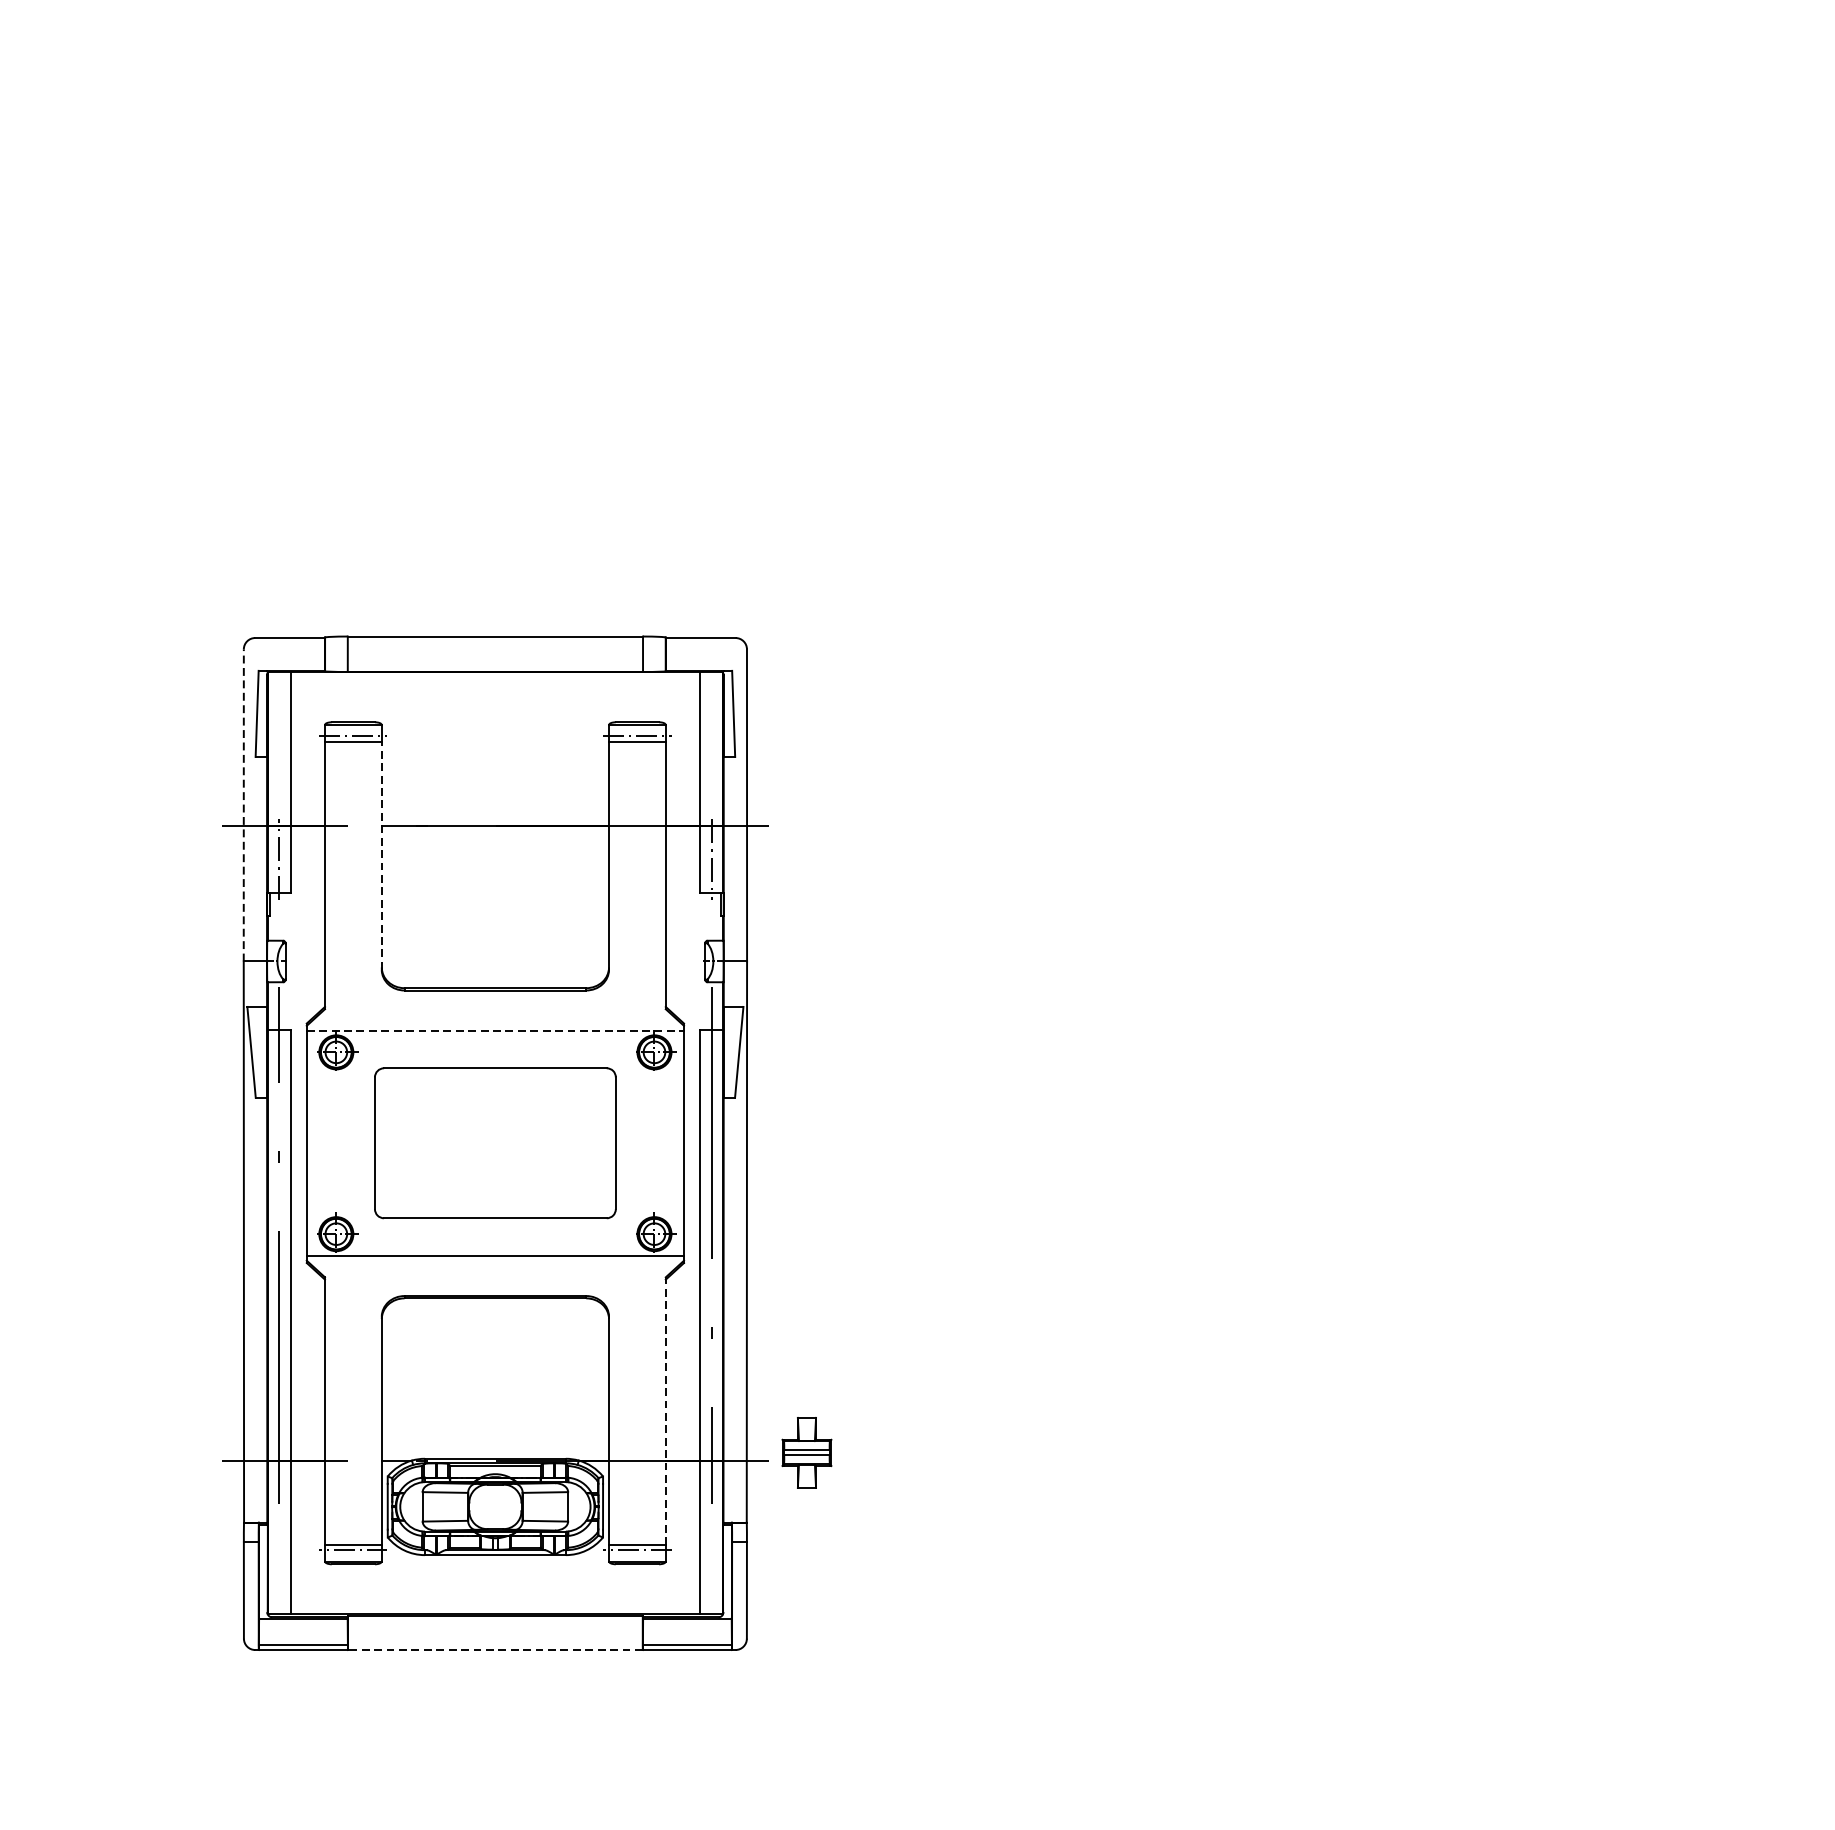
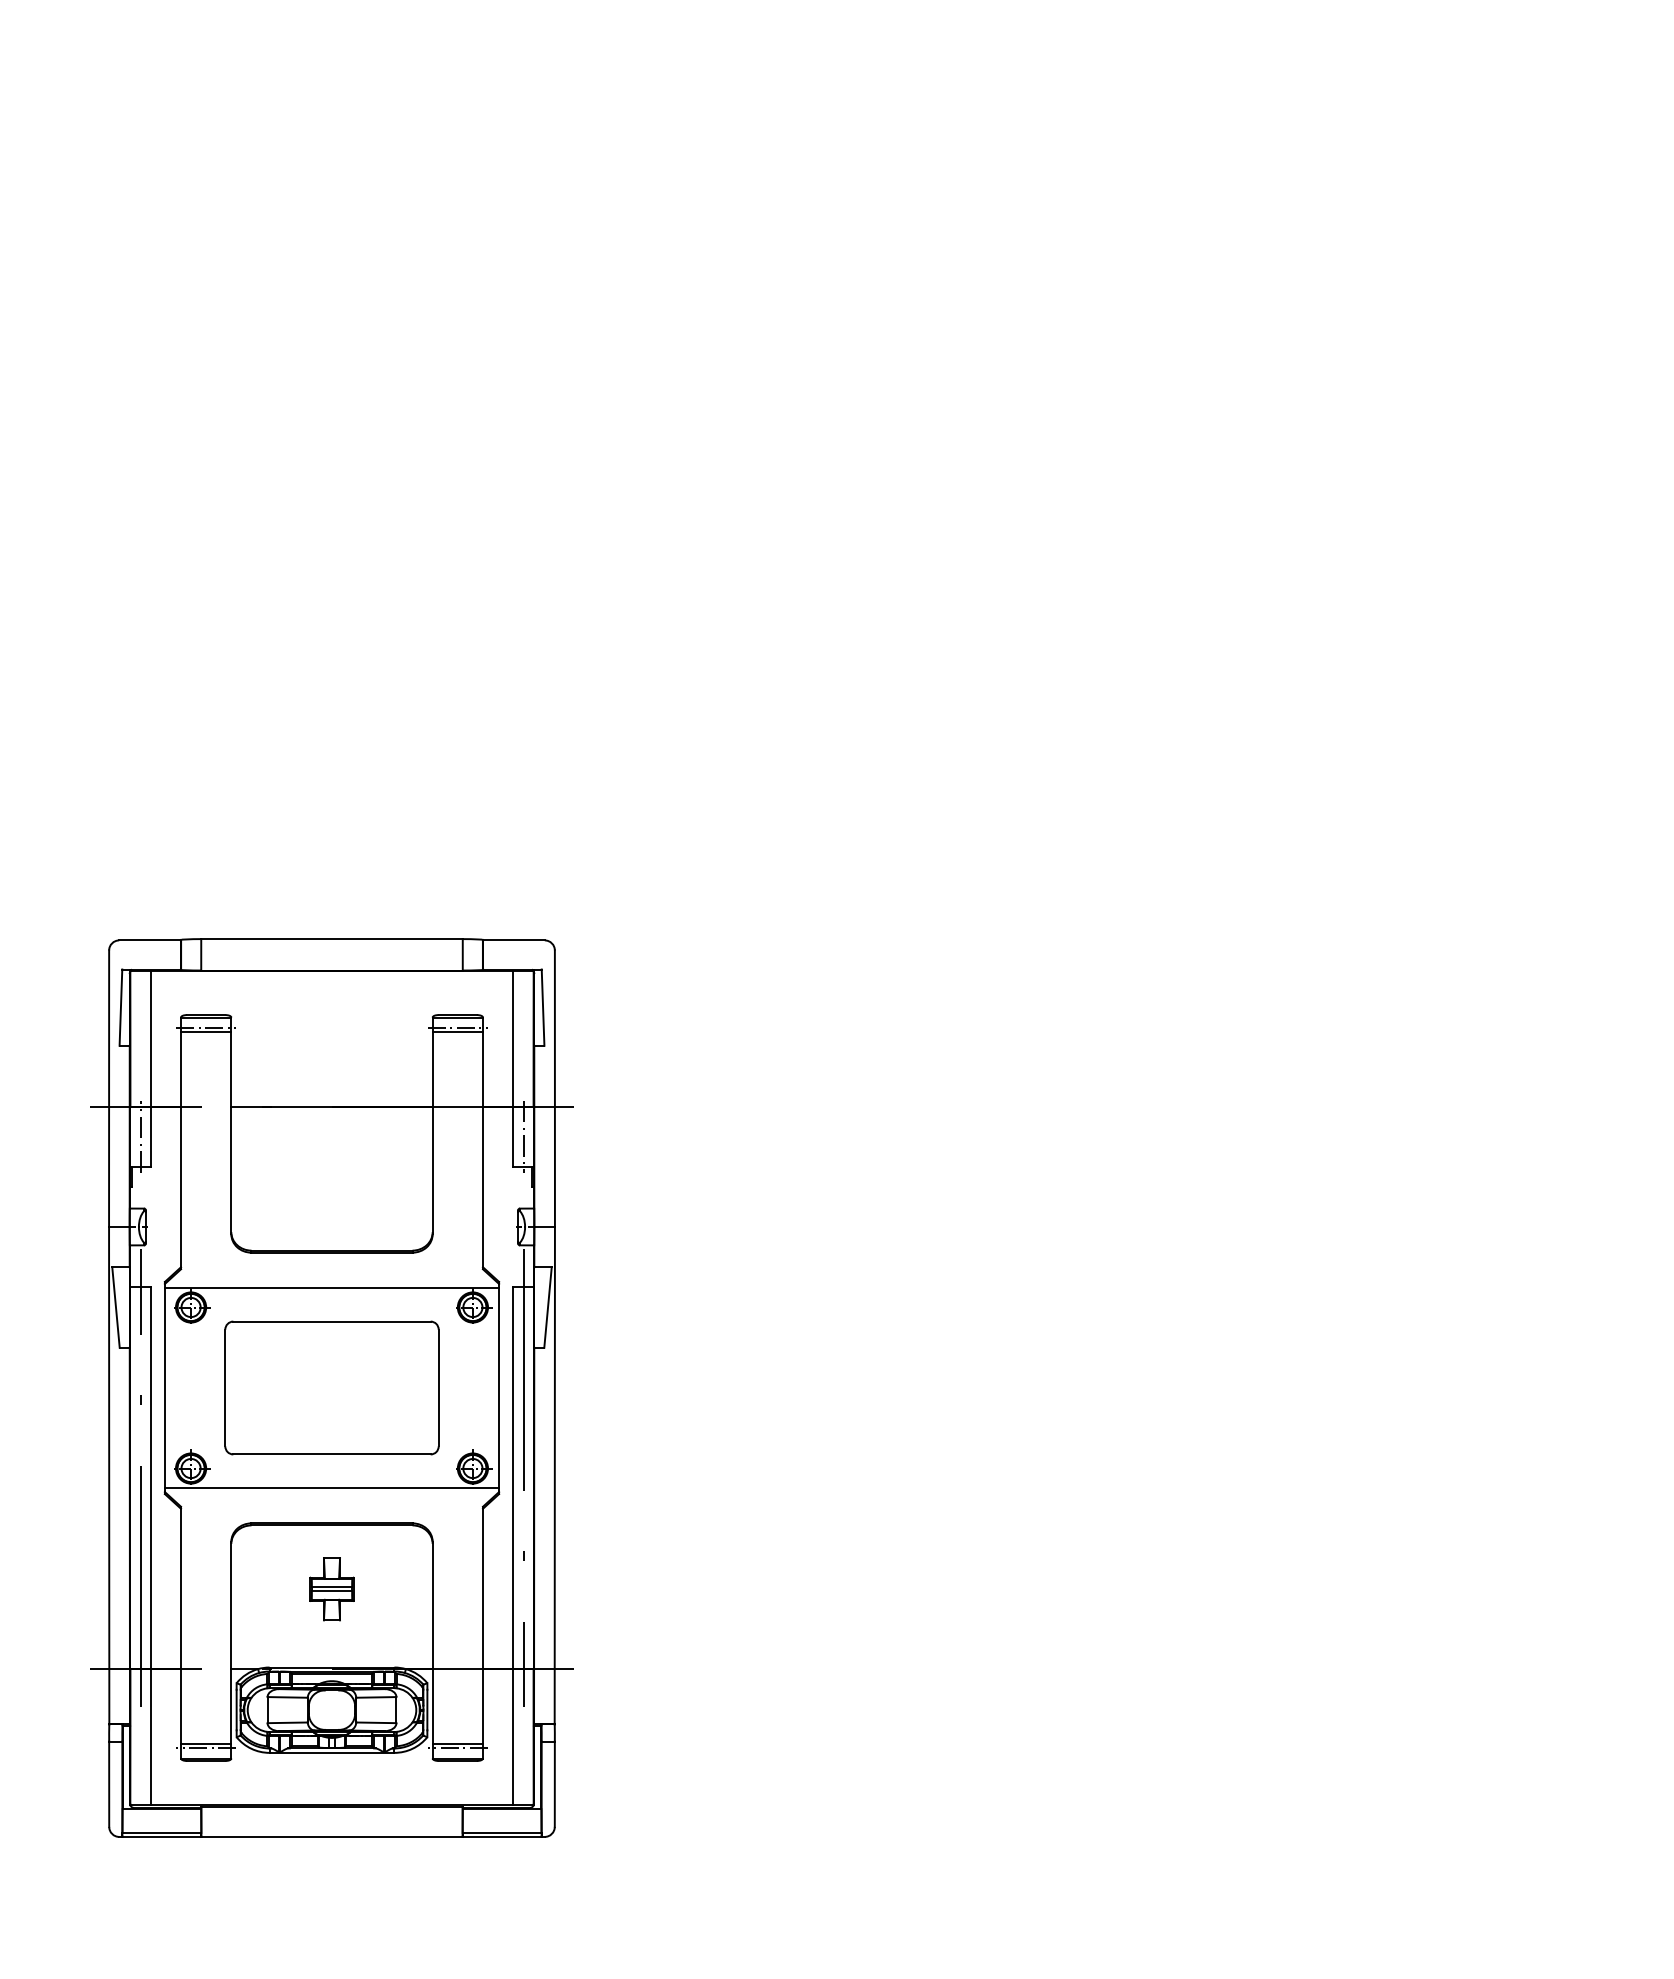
line: (244, 805) -> (109, 1088), dashed -> solid
line: (381, 854) -> (231, 1132), dashed -> solid
line: (495, 1030) -> (332, 1288), dashed -> solid
line: (665, 1411) -> (482, 1625), dashed -> solid
part: (806, 1453) -> (331, 1589), moved
line: (495, 1649) -> (332, 1836), dashed -> solid

